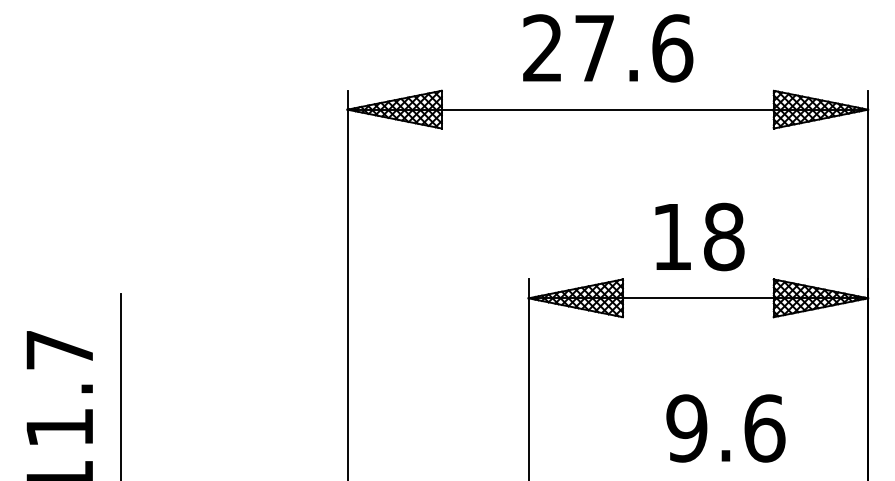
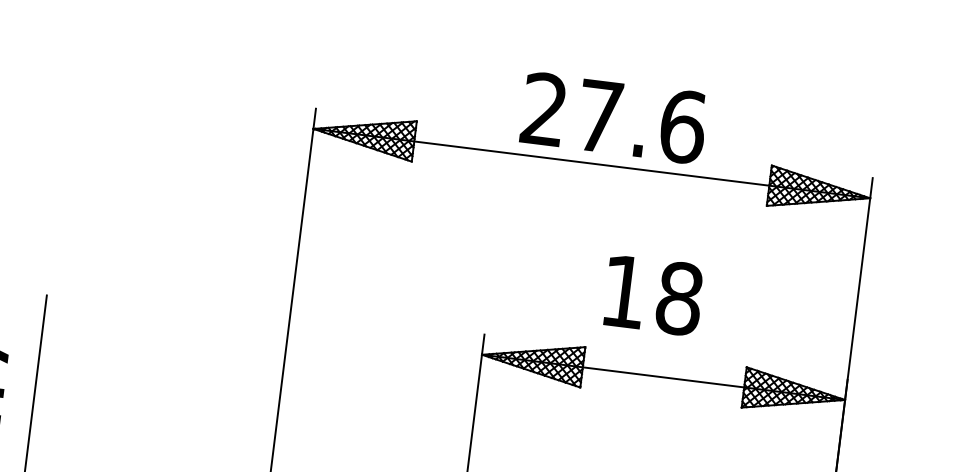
text: (608, 48) -> (614, 118), moved
text: (699, 236) -> (653, 294), moved

